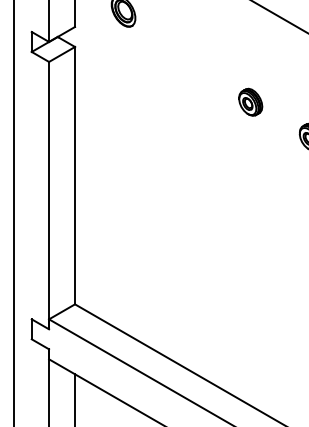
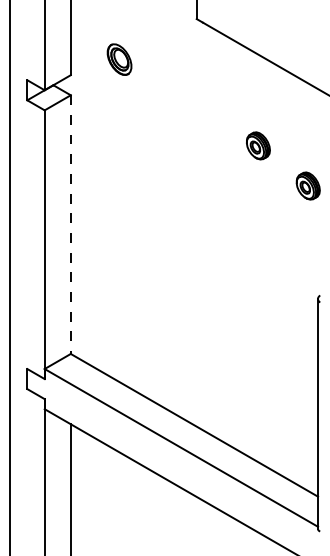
part: (250, 101) -> (258, 145), moved
line: (74, 176) -> (70, 225), solid -> dashed

